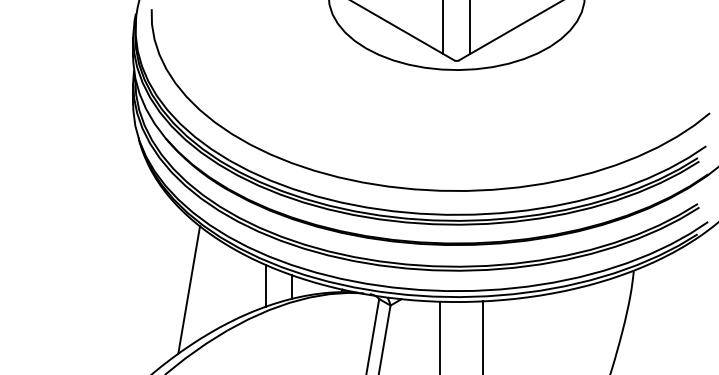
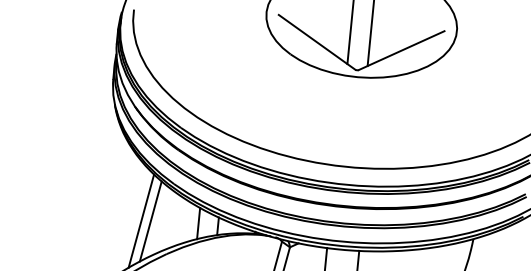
line: (201, 289) -> (150, 221), added

